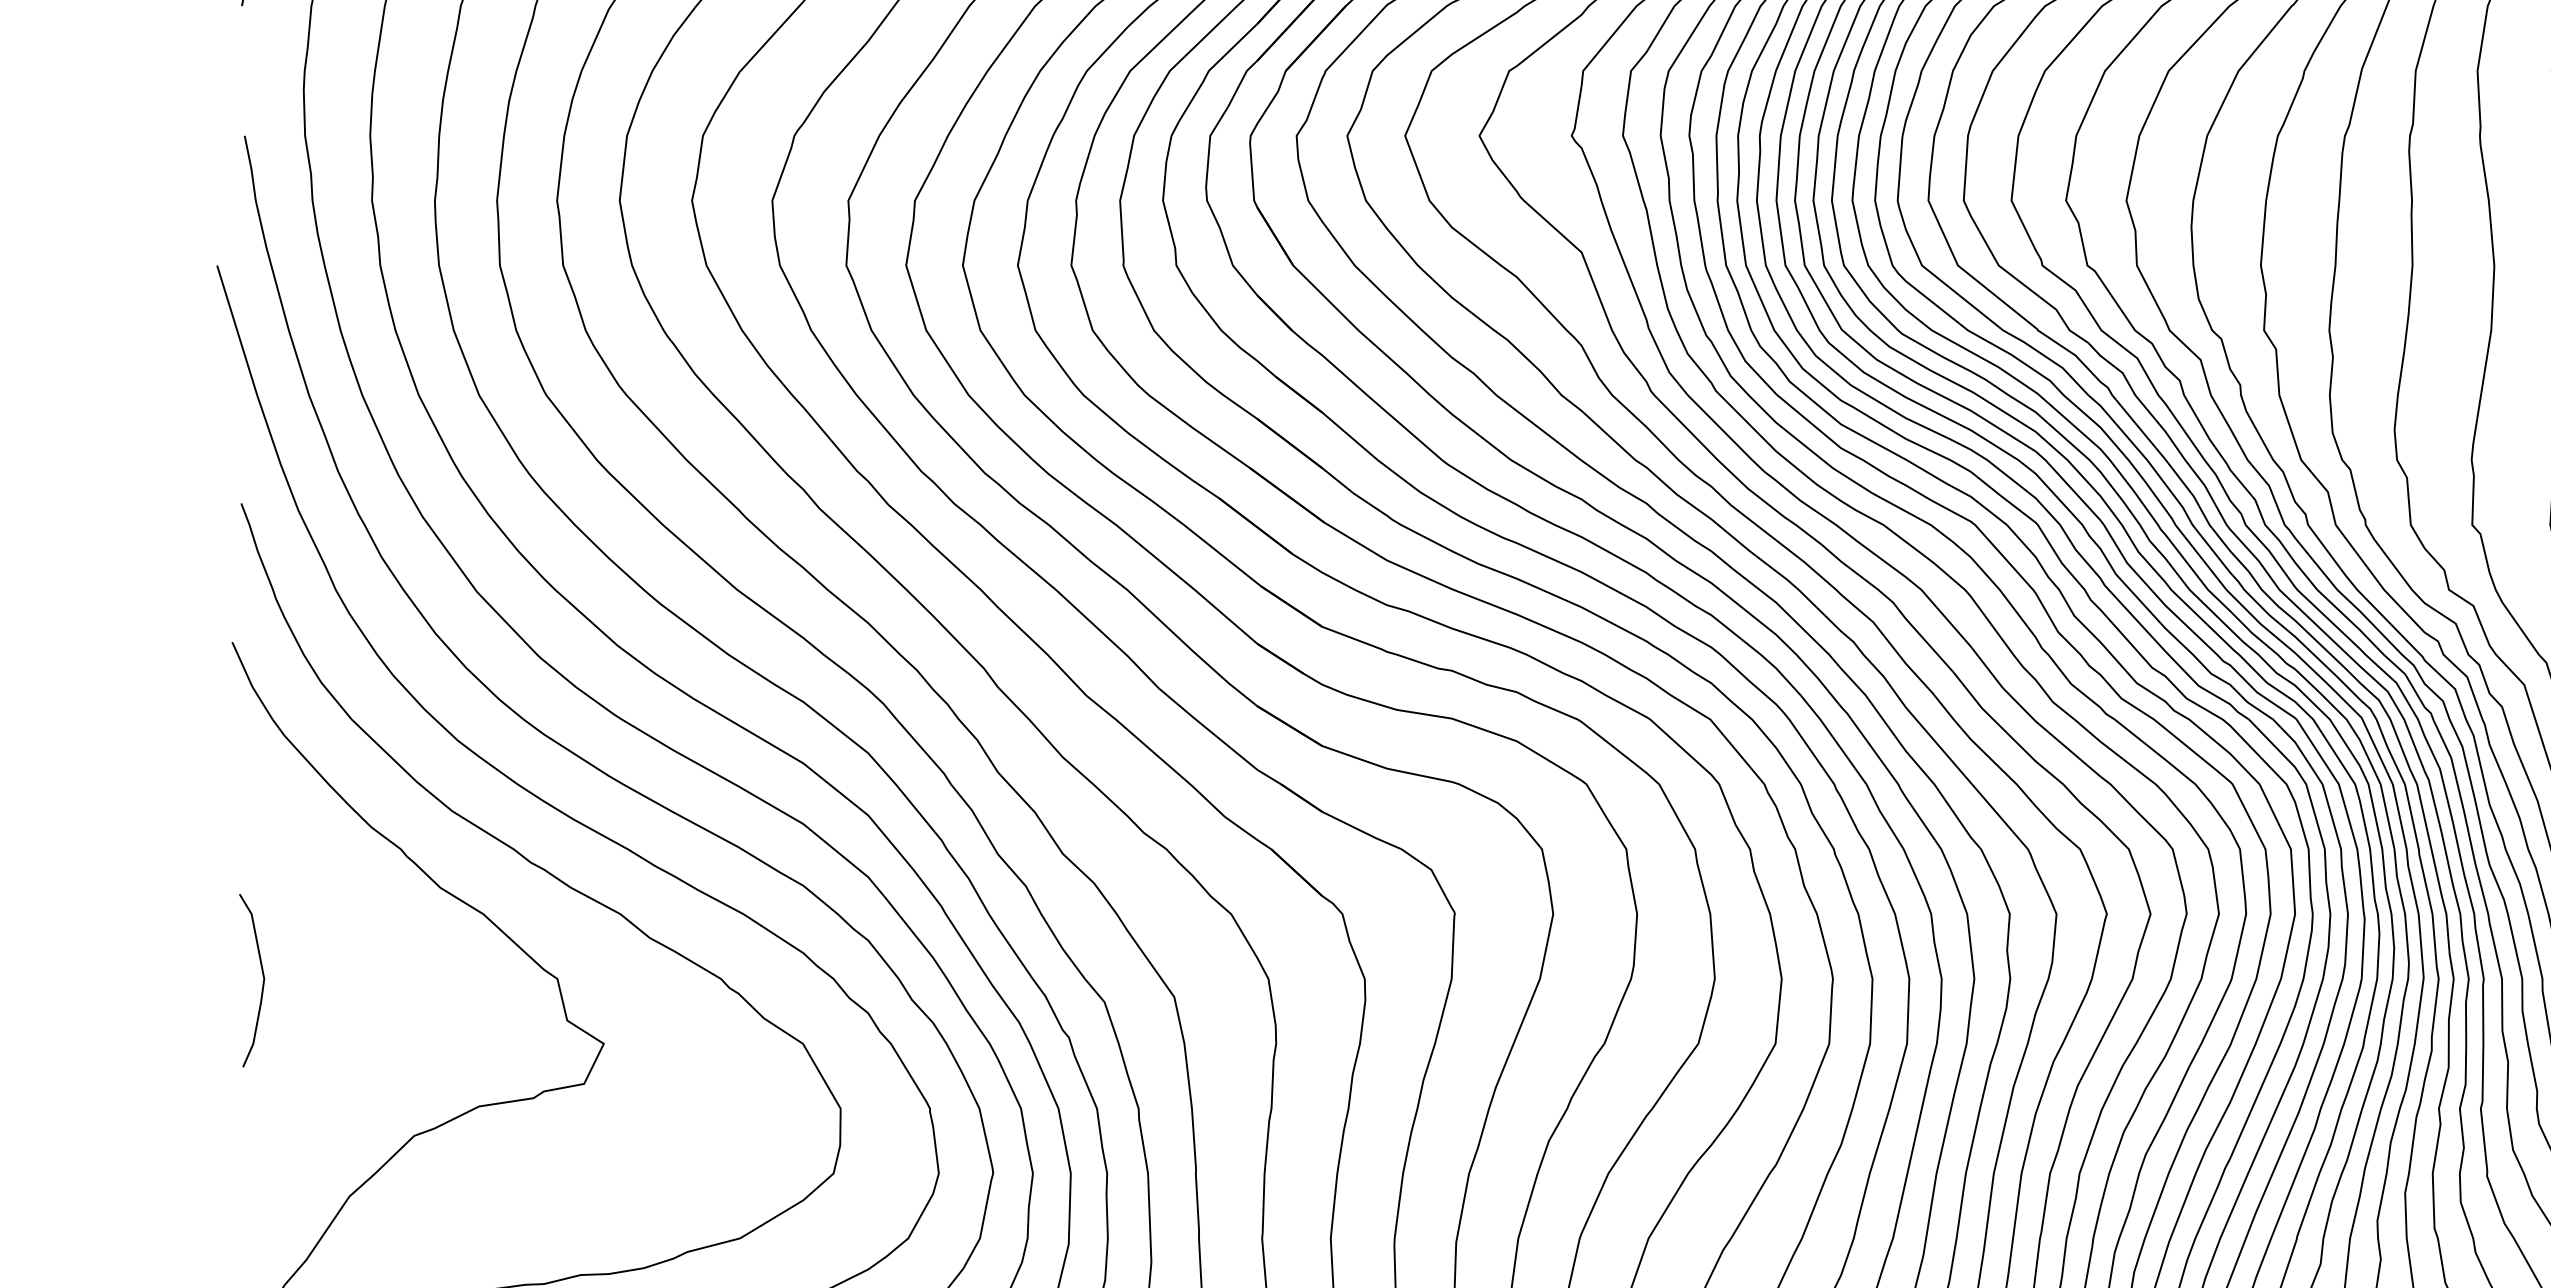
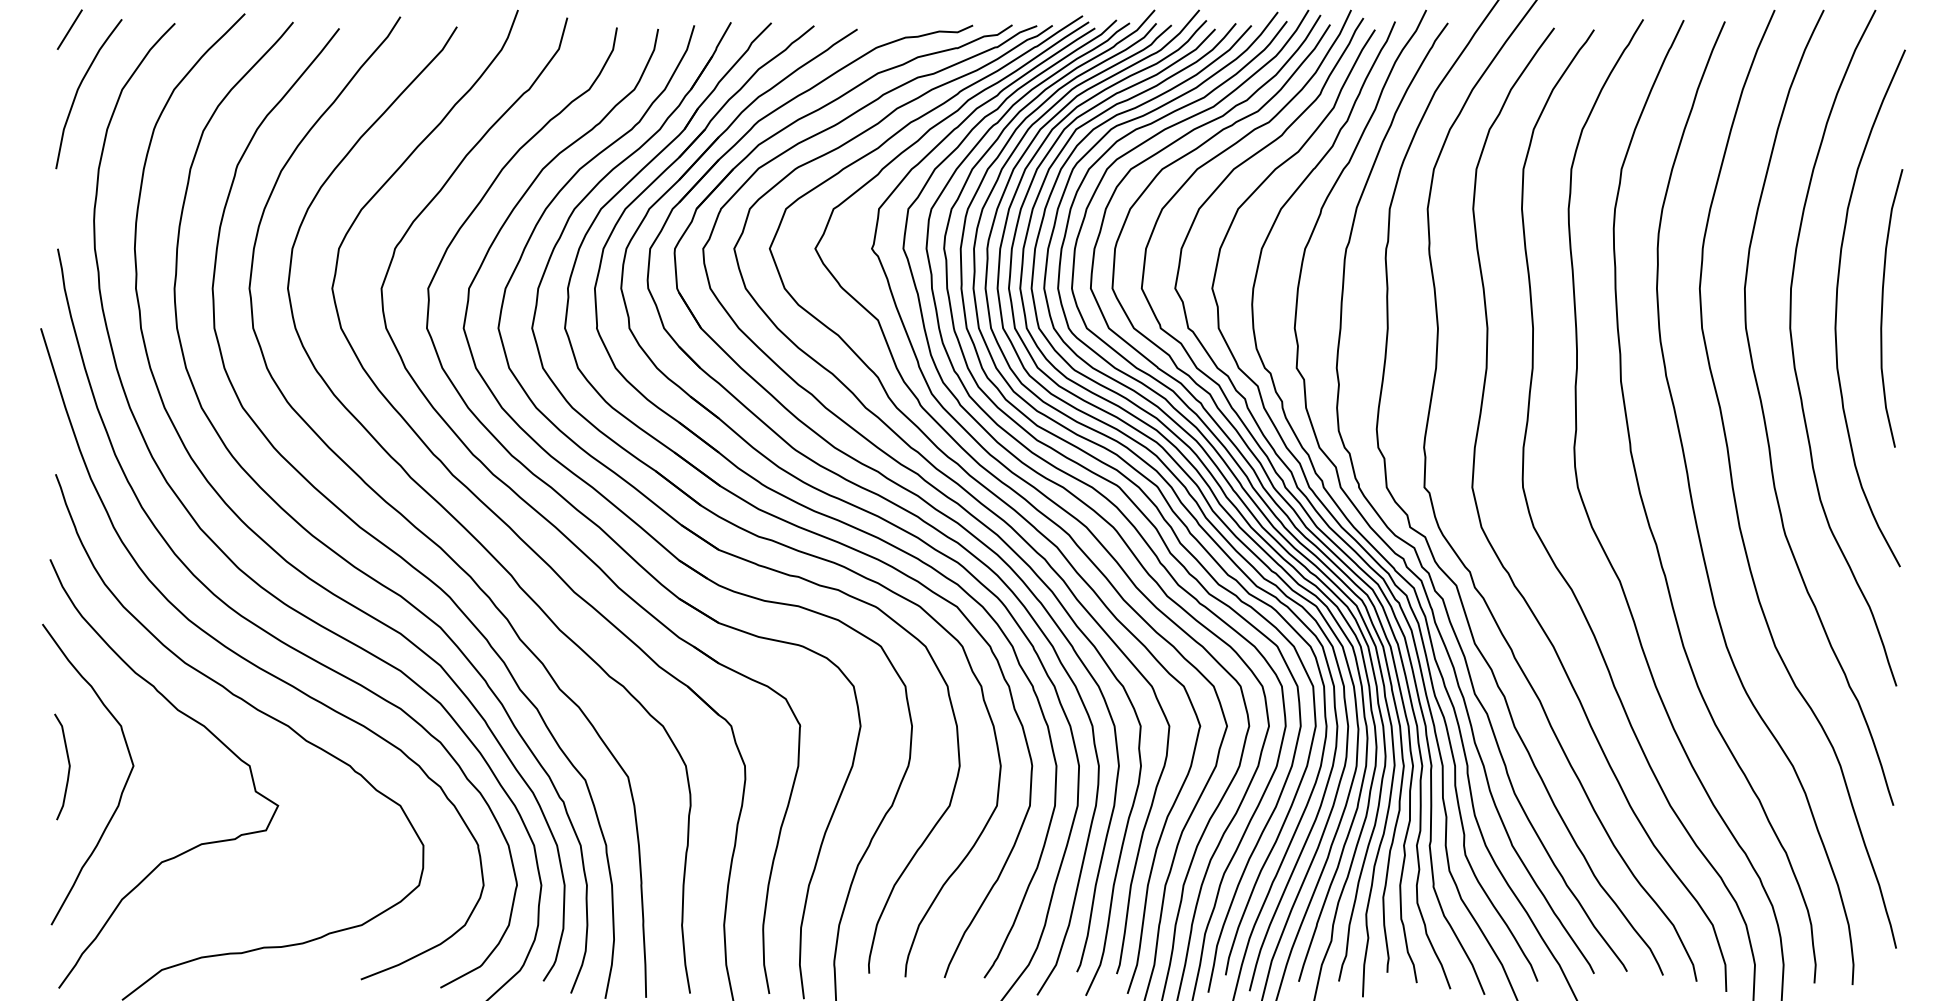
curve: (351, 1012) -> (123, 786), added

